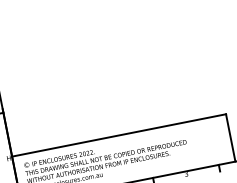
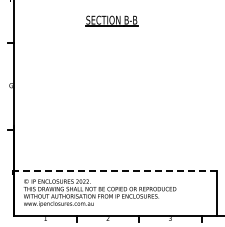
line: (118, 136) -> (115, 171), solid -> dashed

